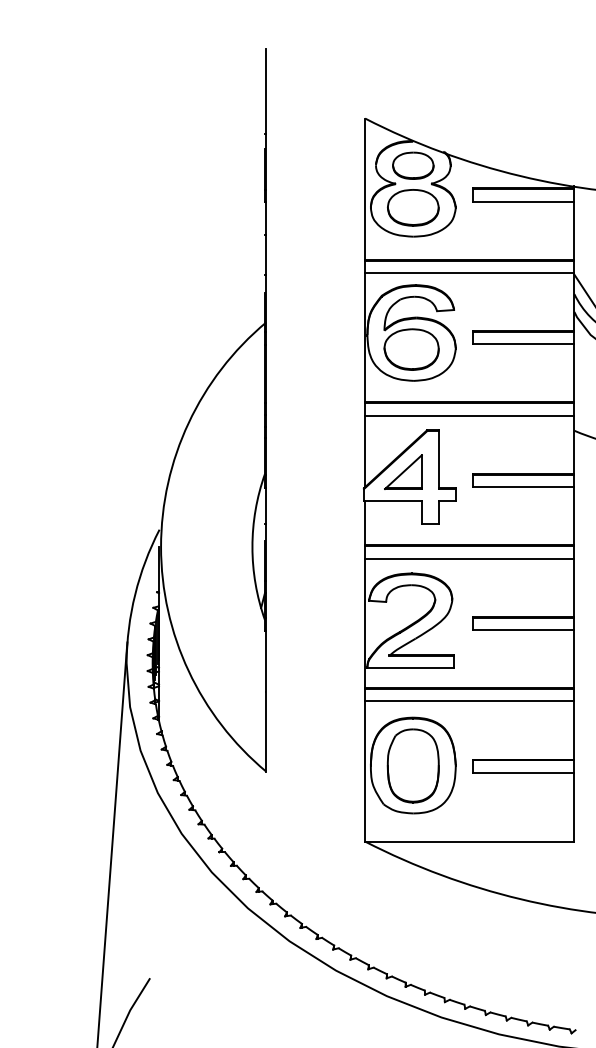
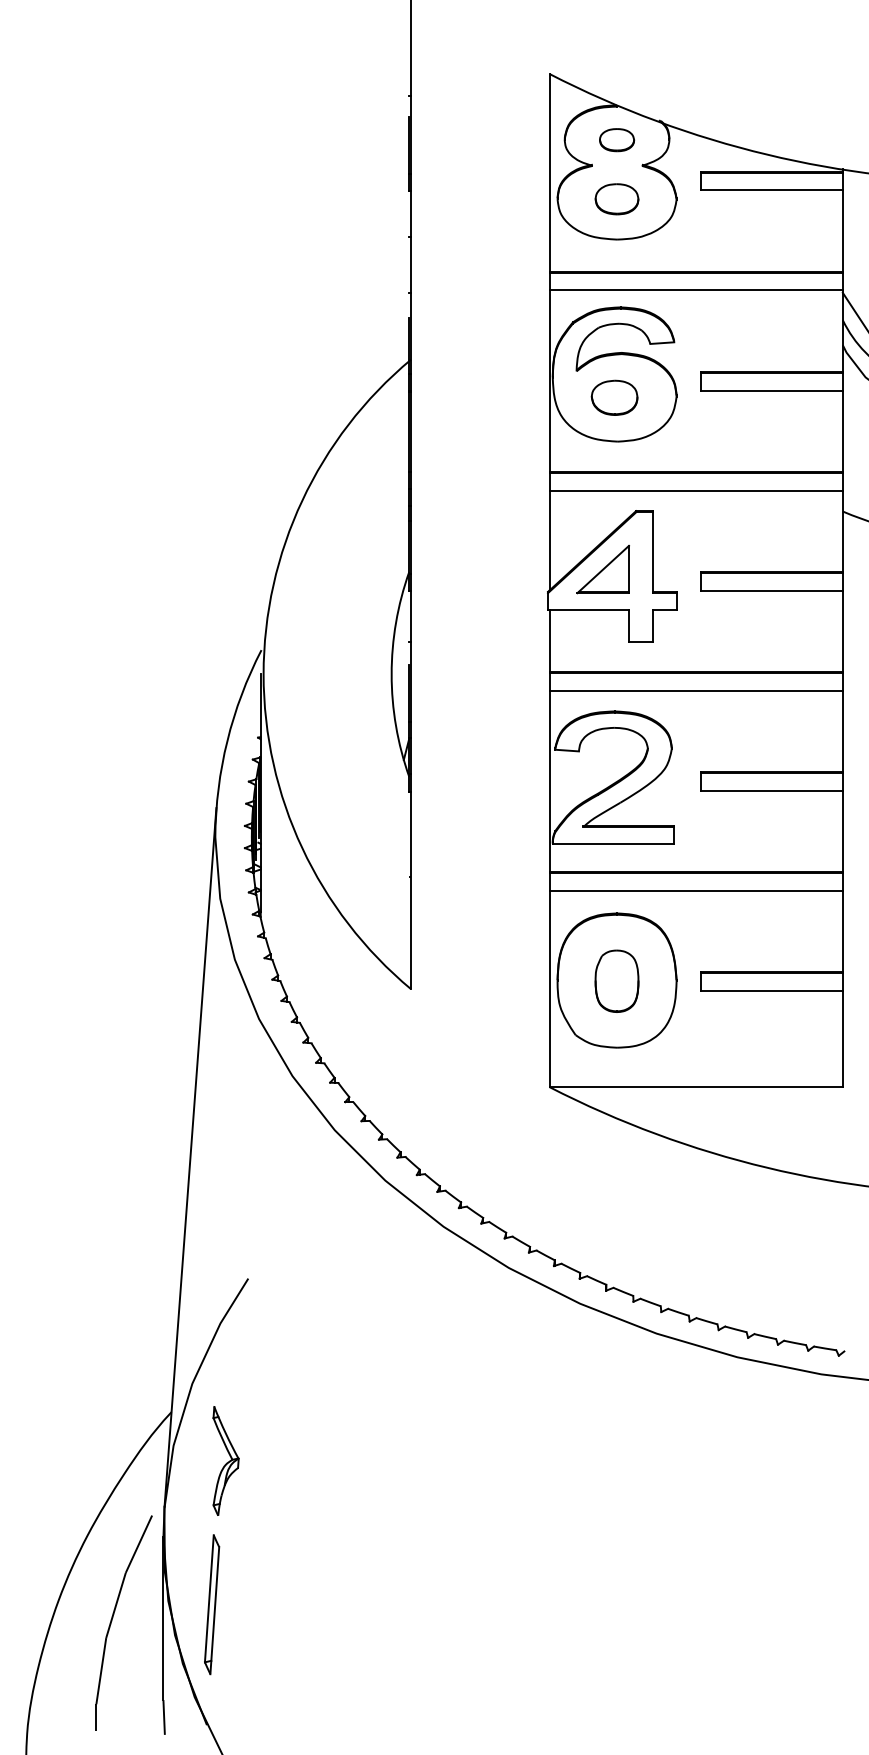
part: (412, 165) -> (616, 139), size x0.6
part: (412, 208) -> (616, 199), size x0.6
part: (411, 349) -> (614, 397), size x0.6
part: (412, 766) -> (616, 981), size x0.6

